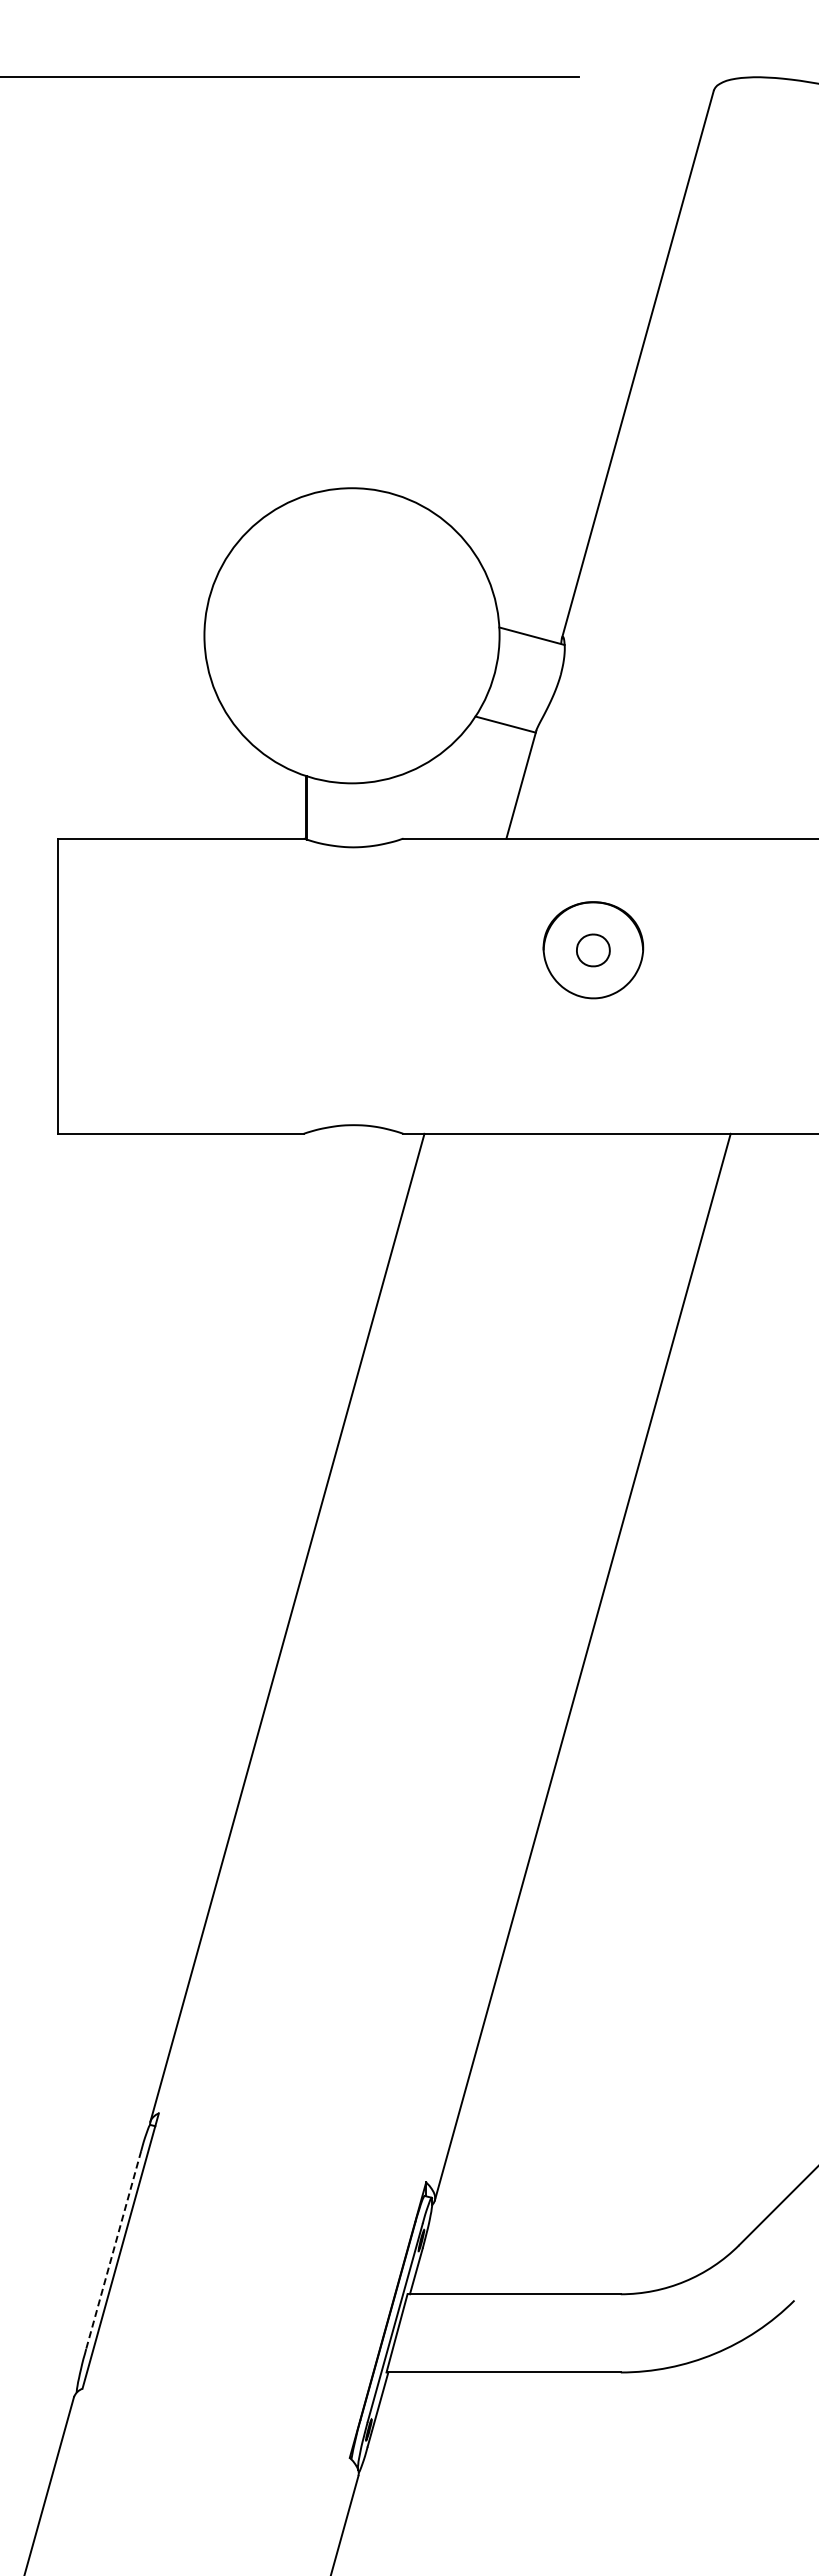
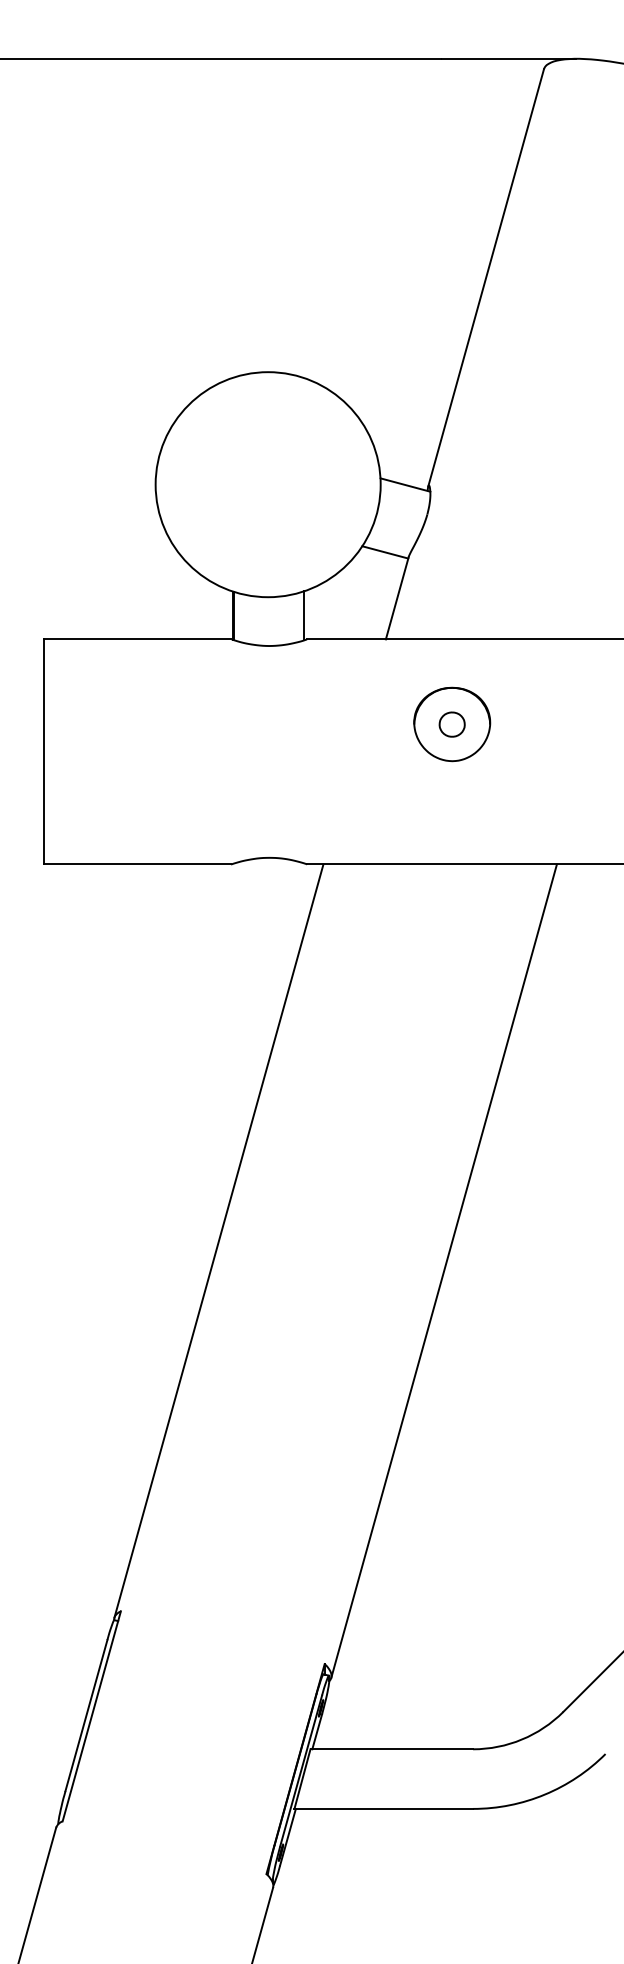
line: (667, 77) -> (508, 58), added
line: (399, 807) -> (304, 615), added
line: (113, 2250) -> (86, 1715), dashed -> solid

